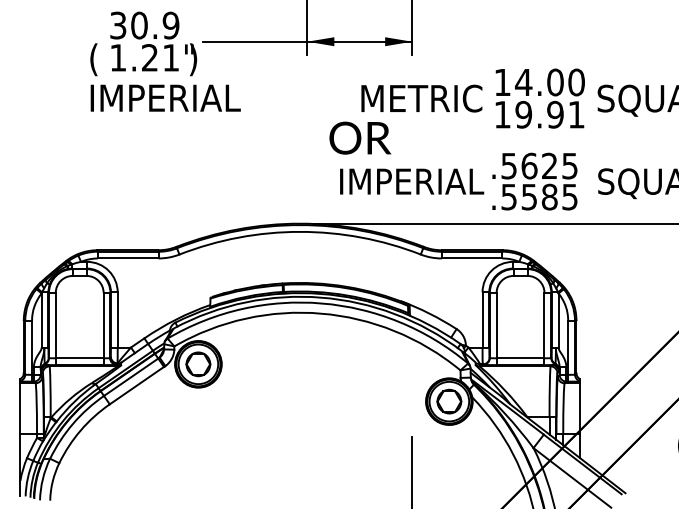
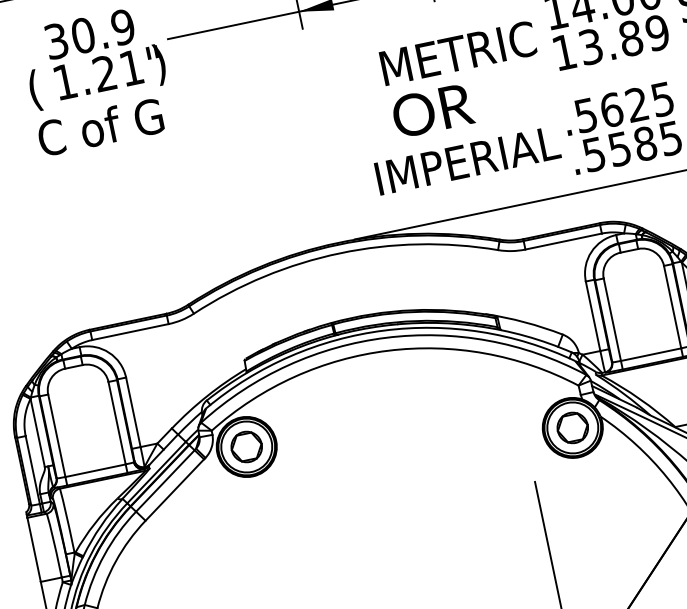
text: (164, 97) -> (133, 119), IMPERIAL -> C of G
text: (549, 114) -> (623, 39), 19.91 -> 13.89
text: (360, 137) -> (432, 109), moved

